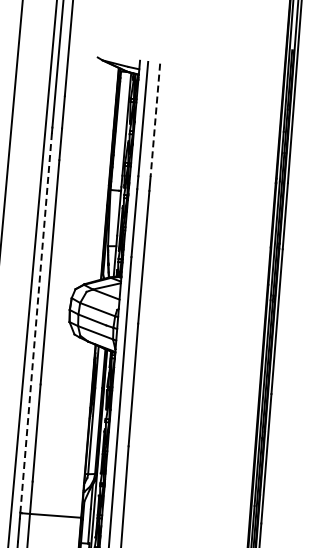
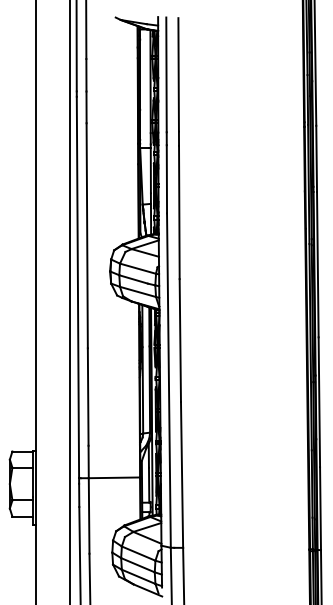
line: (155, 119) -> (178, 74), dashed -> solid
line: (35, 322) -> (77, 287), dashed -> solid

